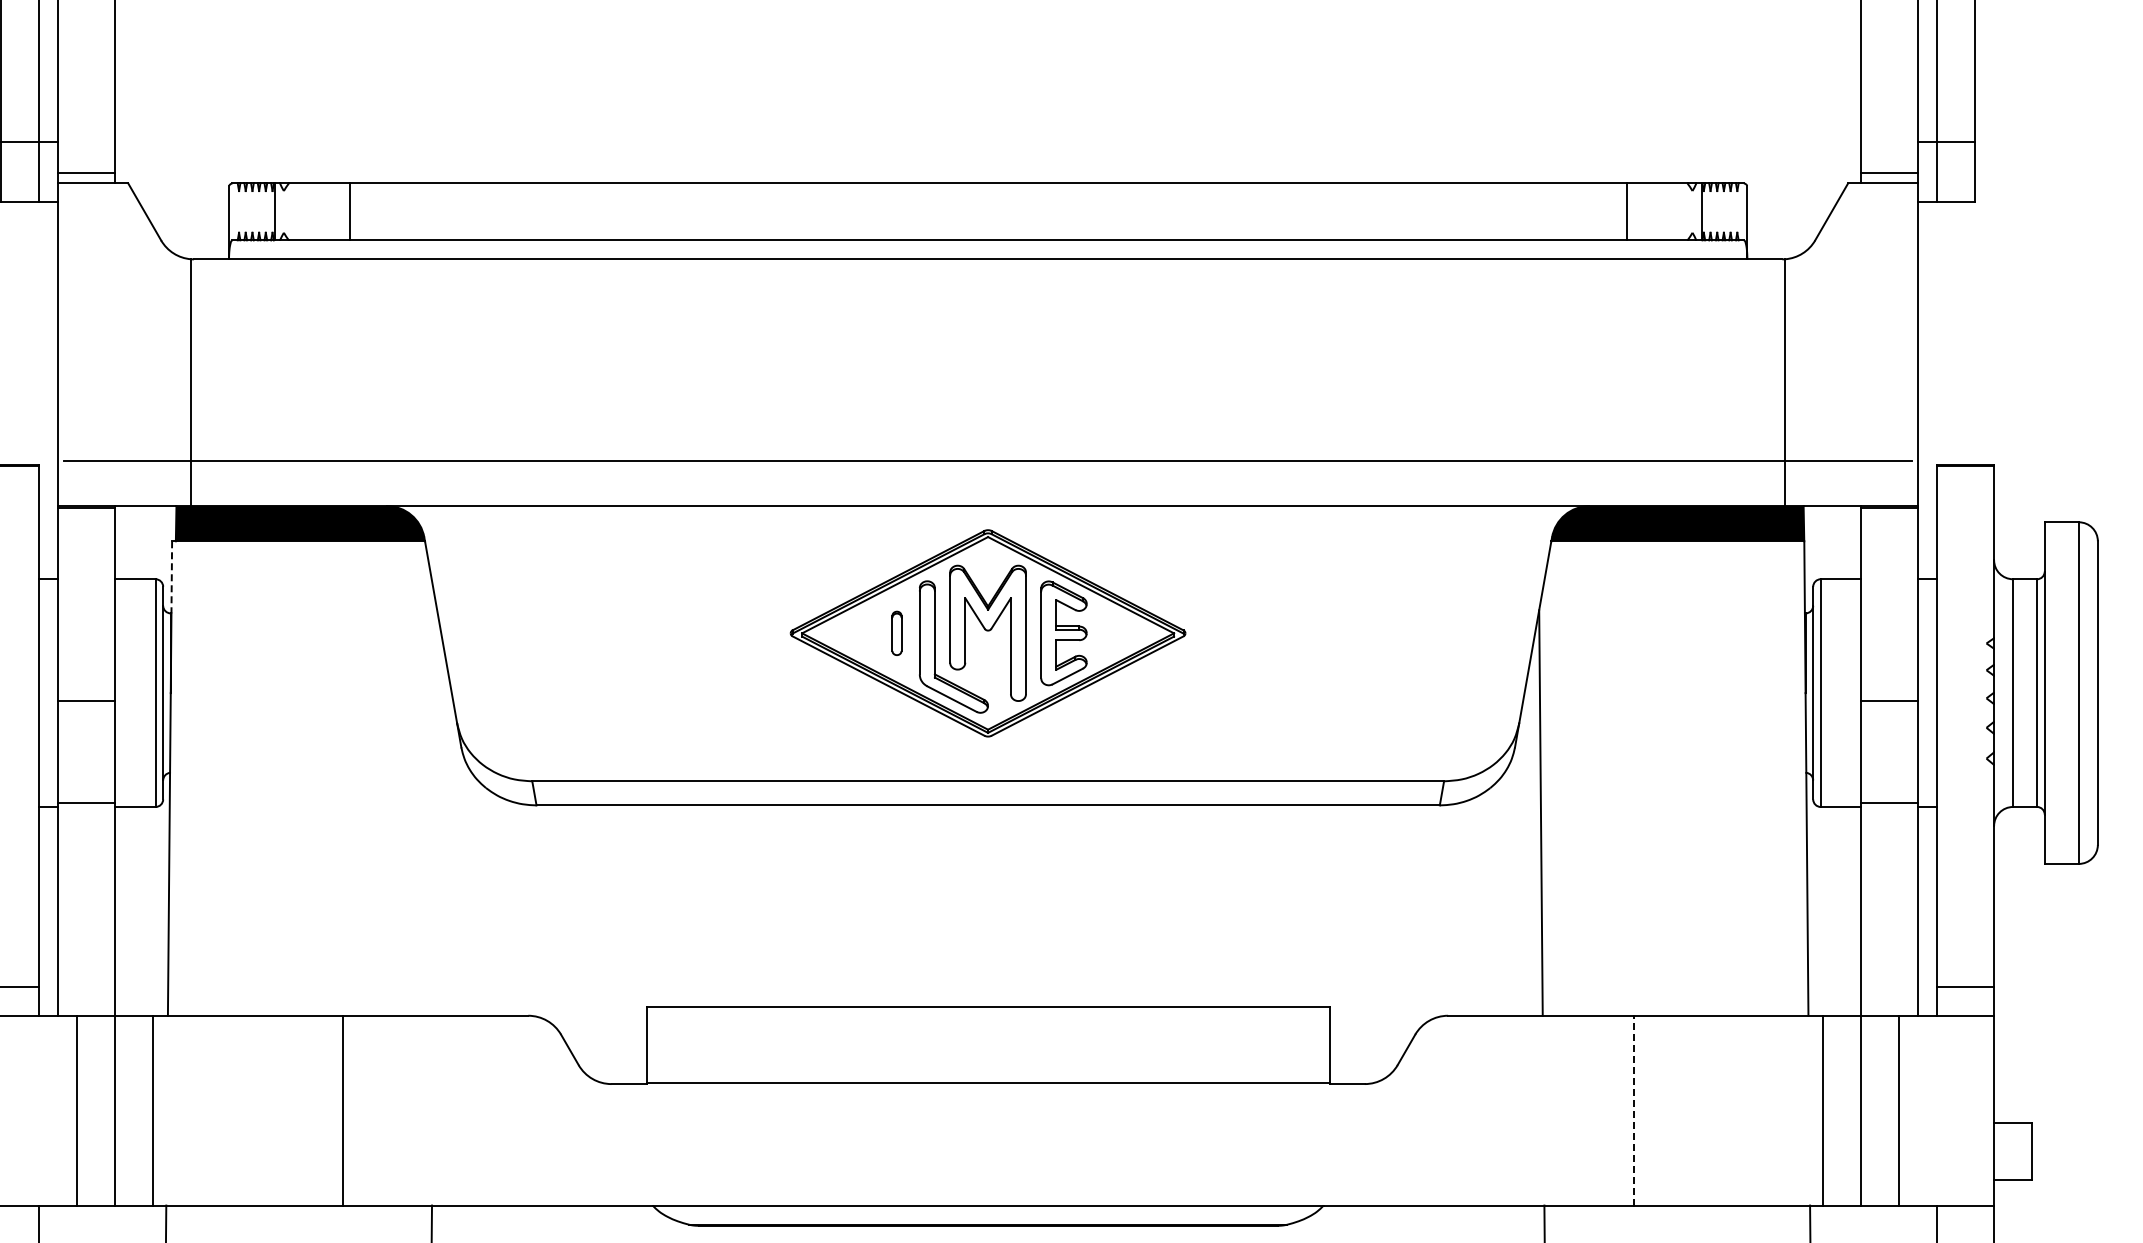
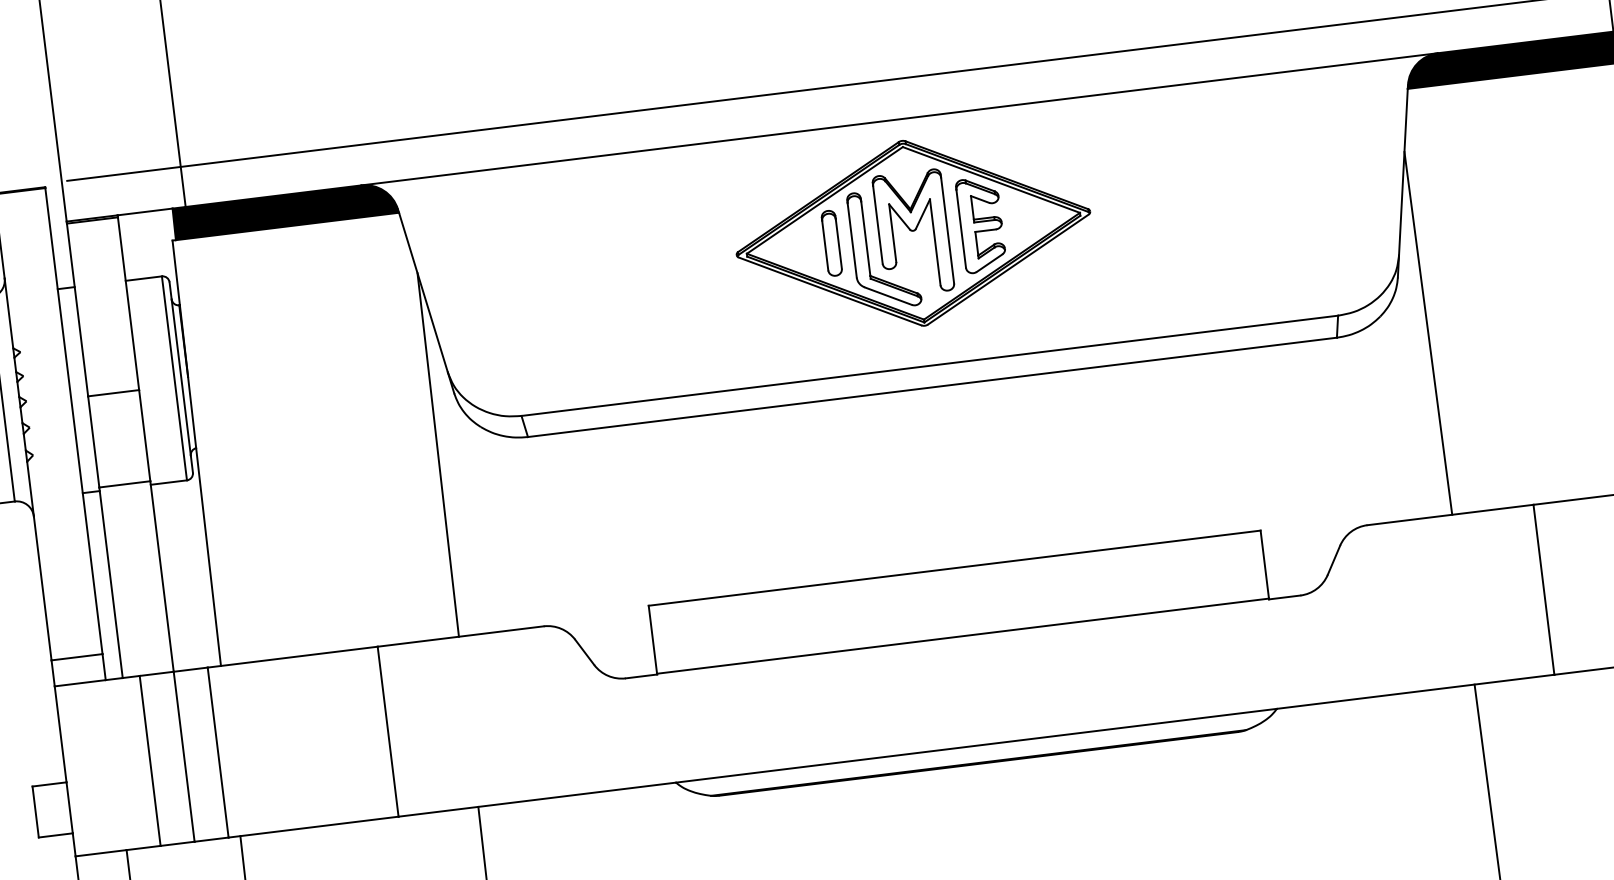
line: (171, 577) -> (175, 273), dashed -> solid
part: (896, 633) -> (831, 243), size x1.67
line: (435, 812) -> (438, 454), added
line: (1633, 1110) -> (1543, 589), dashed -> solid

